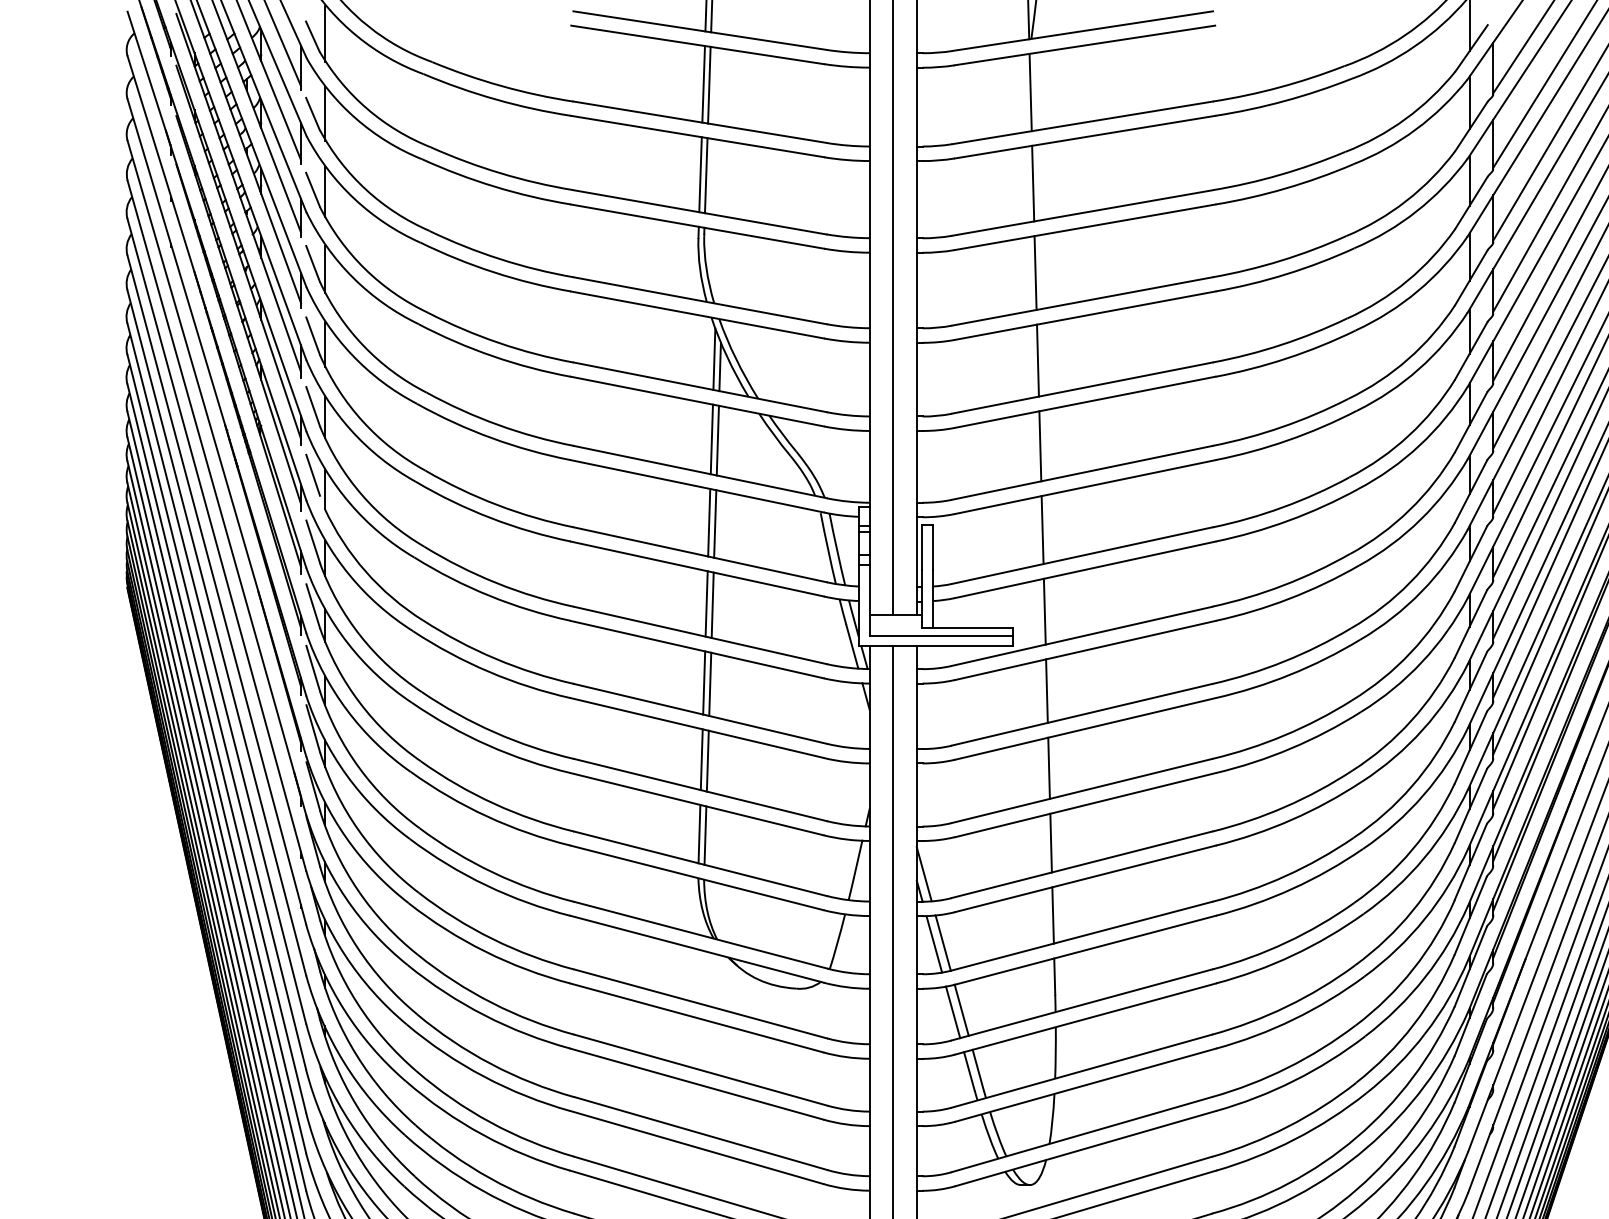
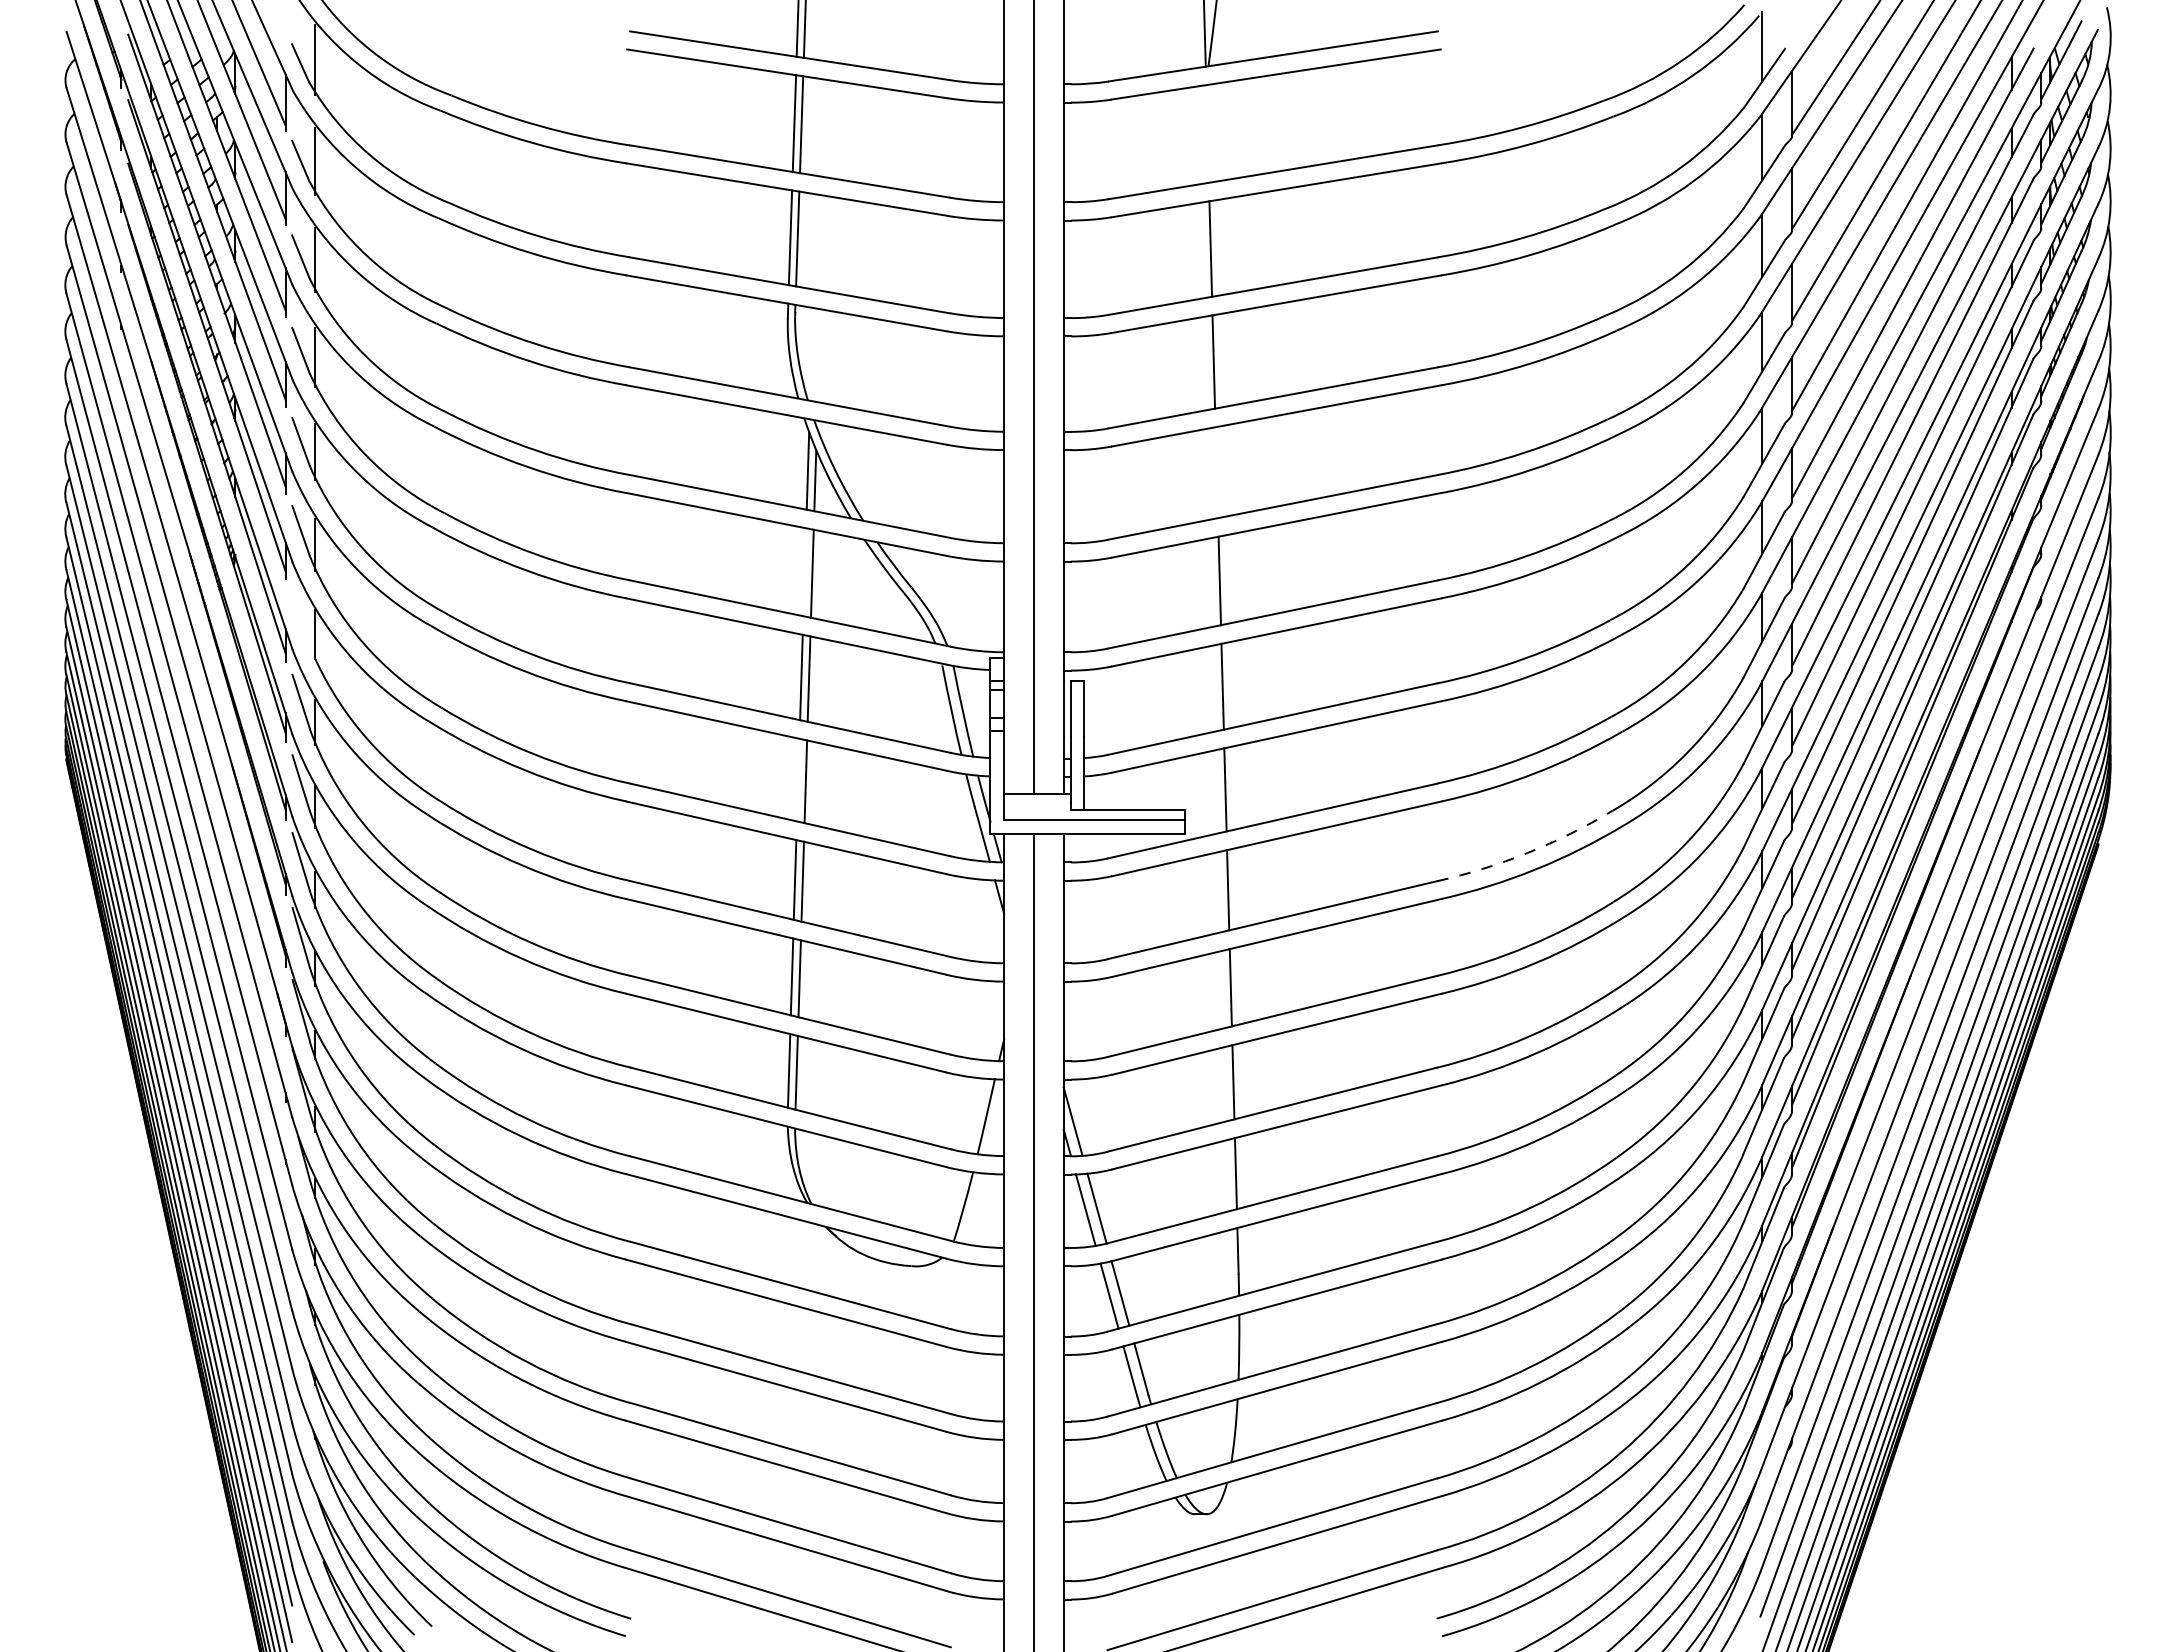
line: (1030, 92) -> (1207, 133), removed
line: (1037, 360) -> (1216, 472), removed
line: (711, 439) -> (804, 572), removed
line: (312, 475) -> (300, 617), removed
line: (706, 603) -> (797, 779), removed
arc: (1283, 661) -> (1527, 852), solid -> dashed

